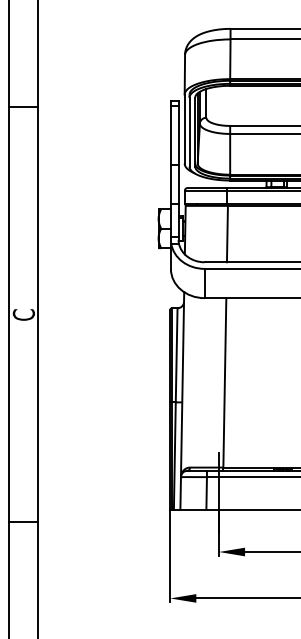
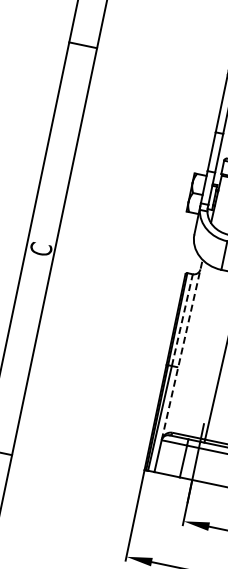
line: (176, 354) -> (182, 319), solid -> dashed
line: (182, 384) -> (182, 349), solid -> dashed

